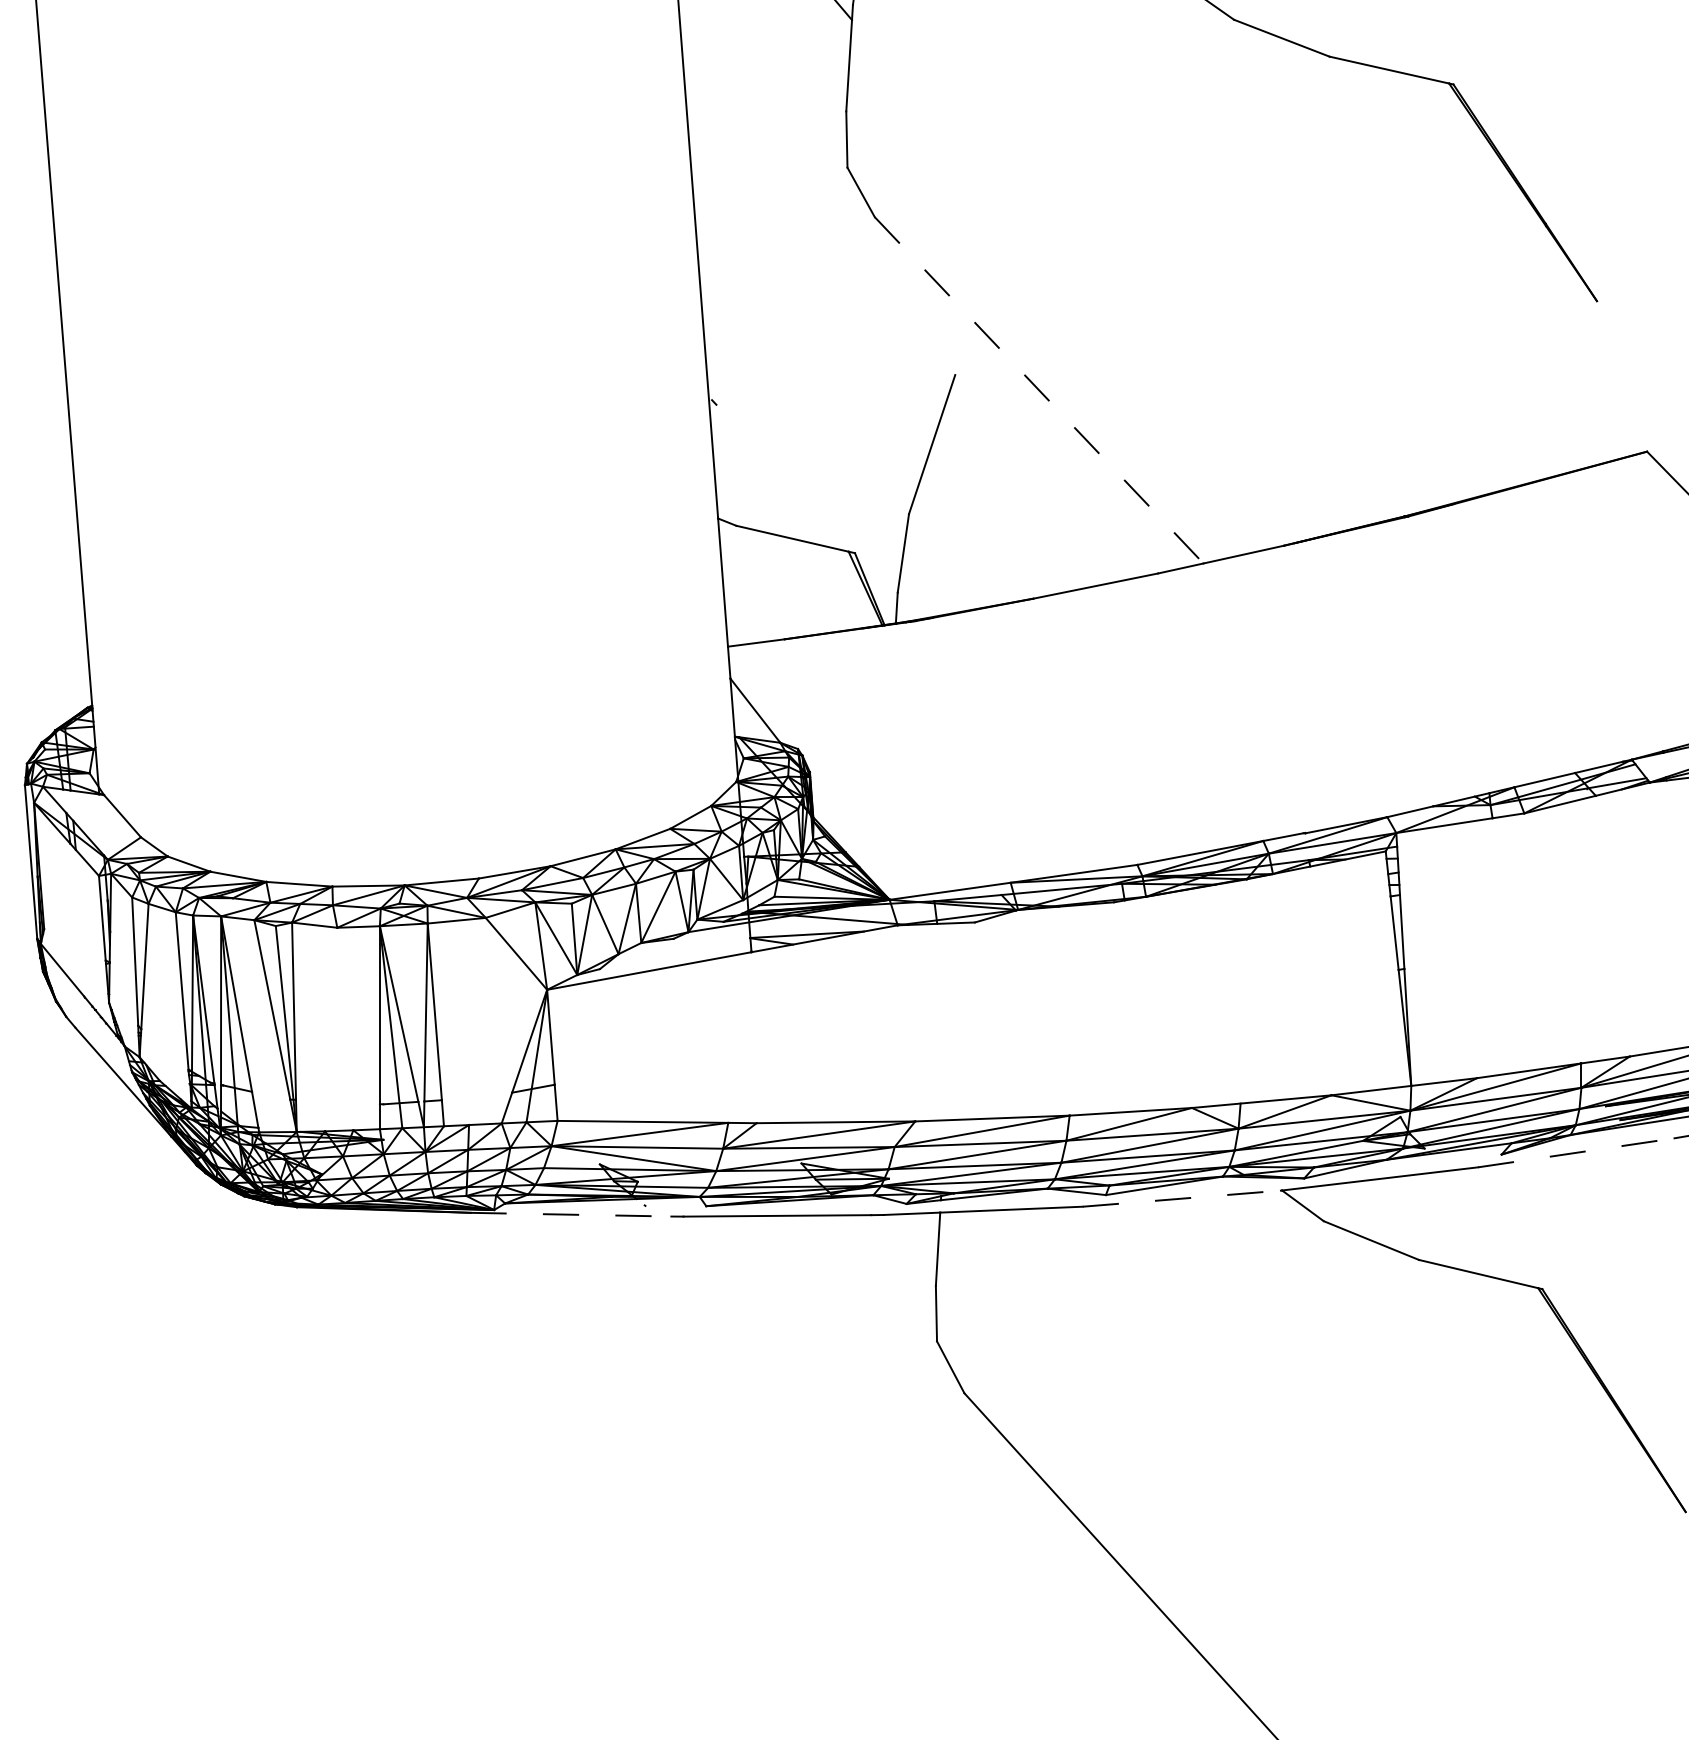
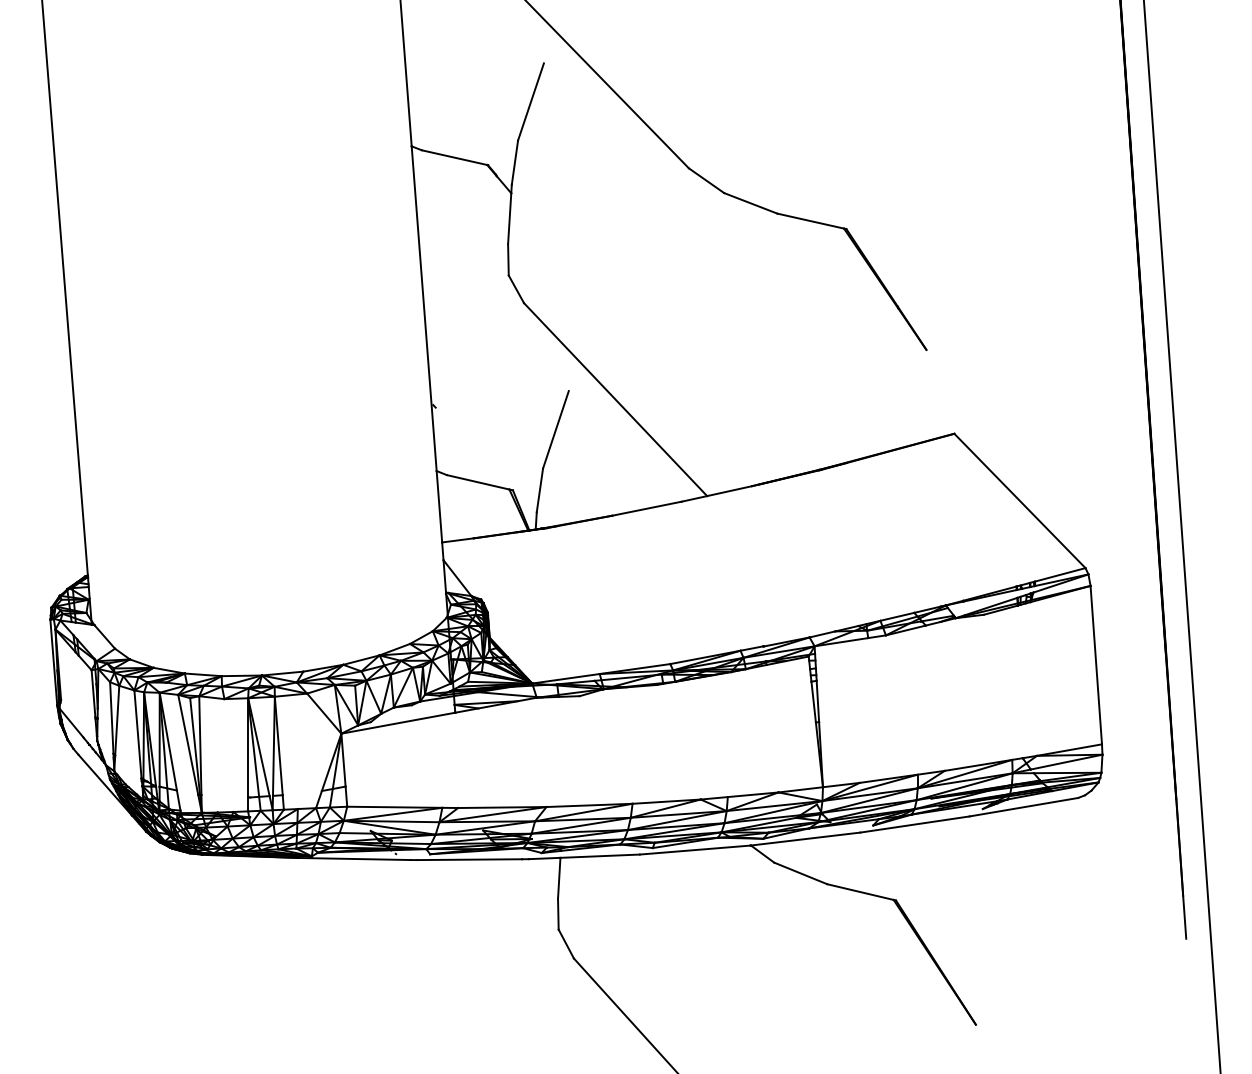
line: (1039, 390) -> (615, 399), dashed -> solid
line: (1577, 1152) -> (915, 824), dashed -> solid
line: (1182, 1199) -> (695, 850), dashed -> solid
line: (570, 1215) -> (354, 859), dashed -> solid

